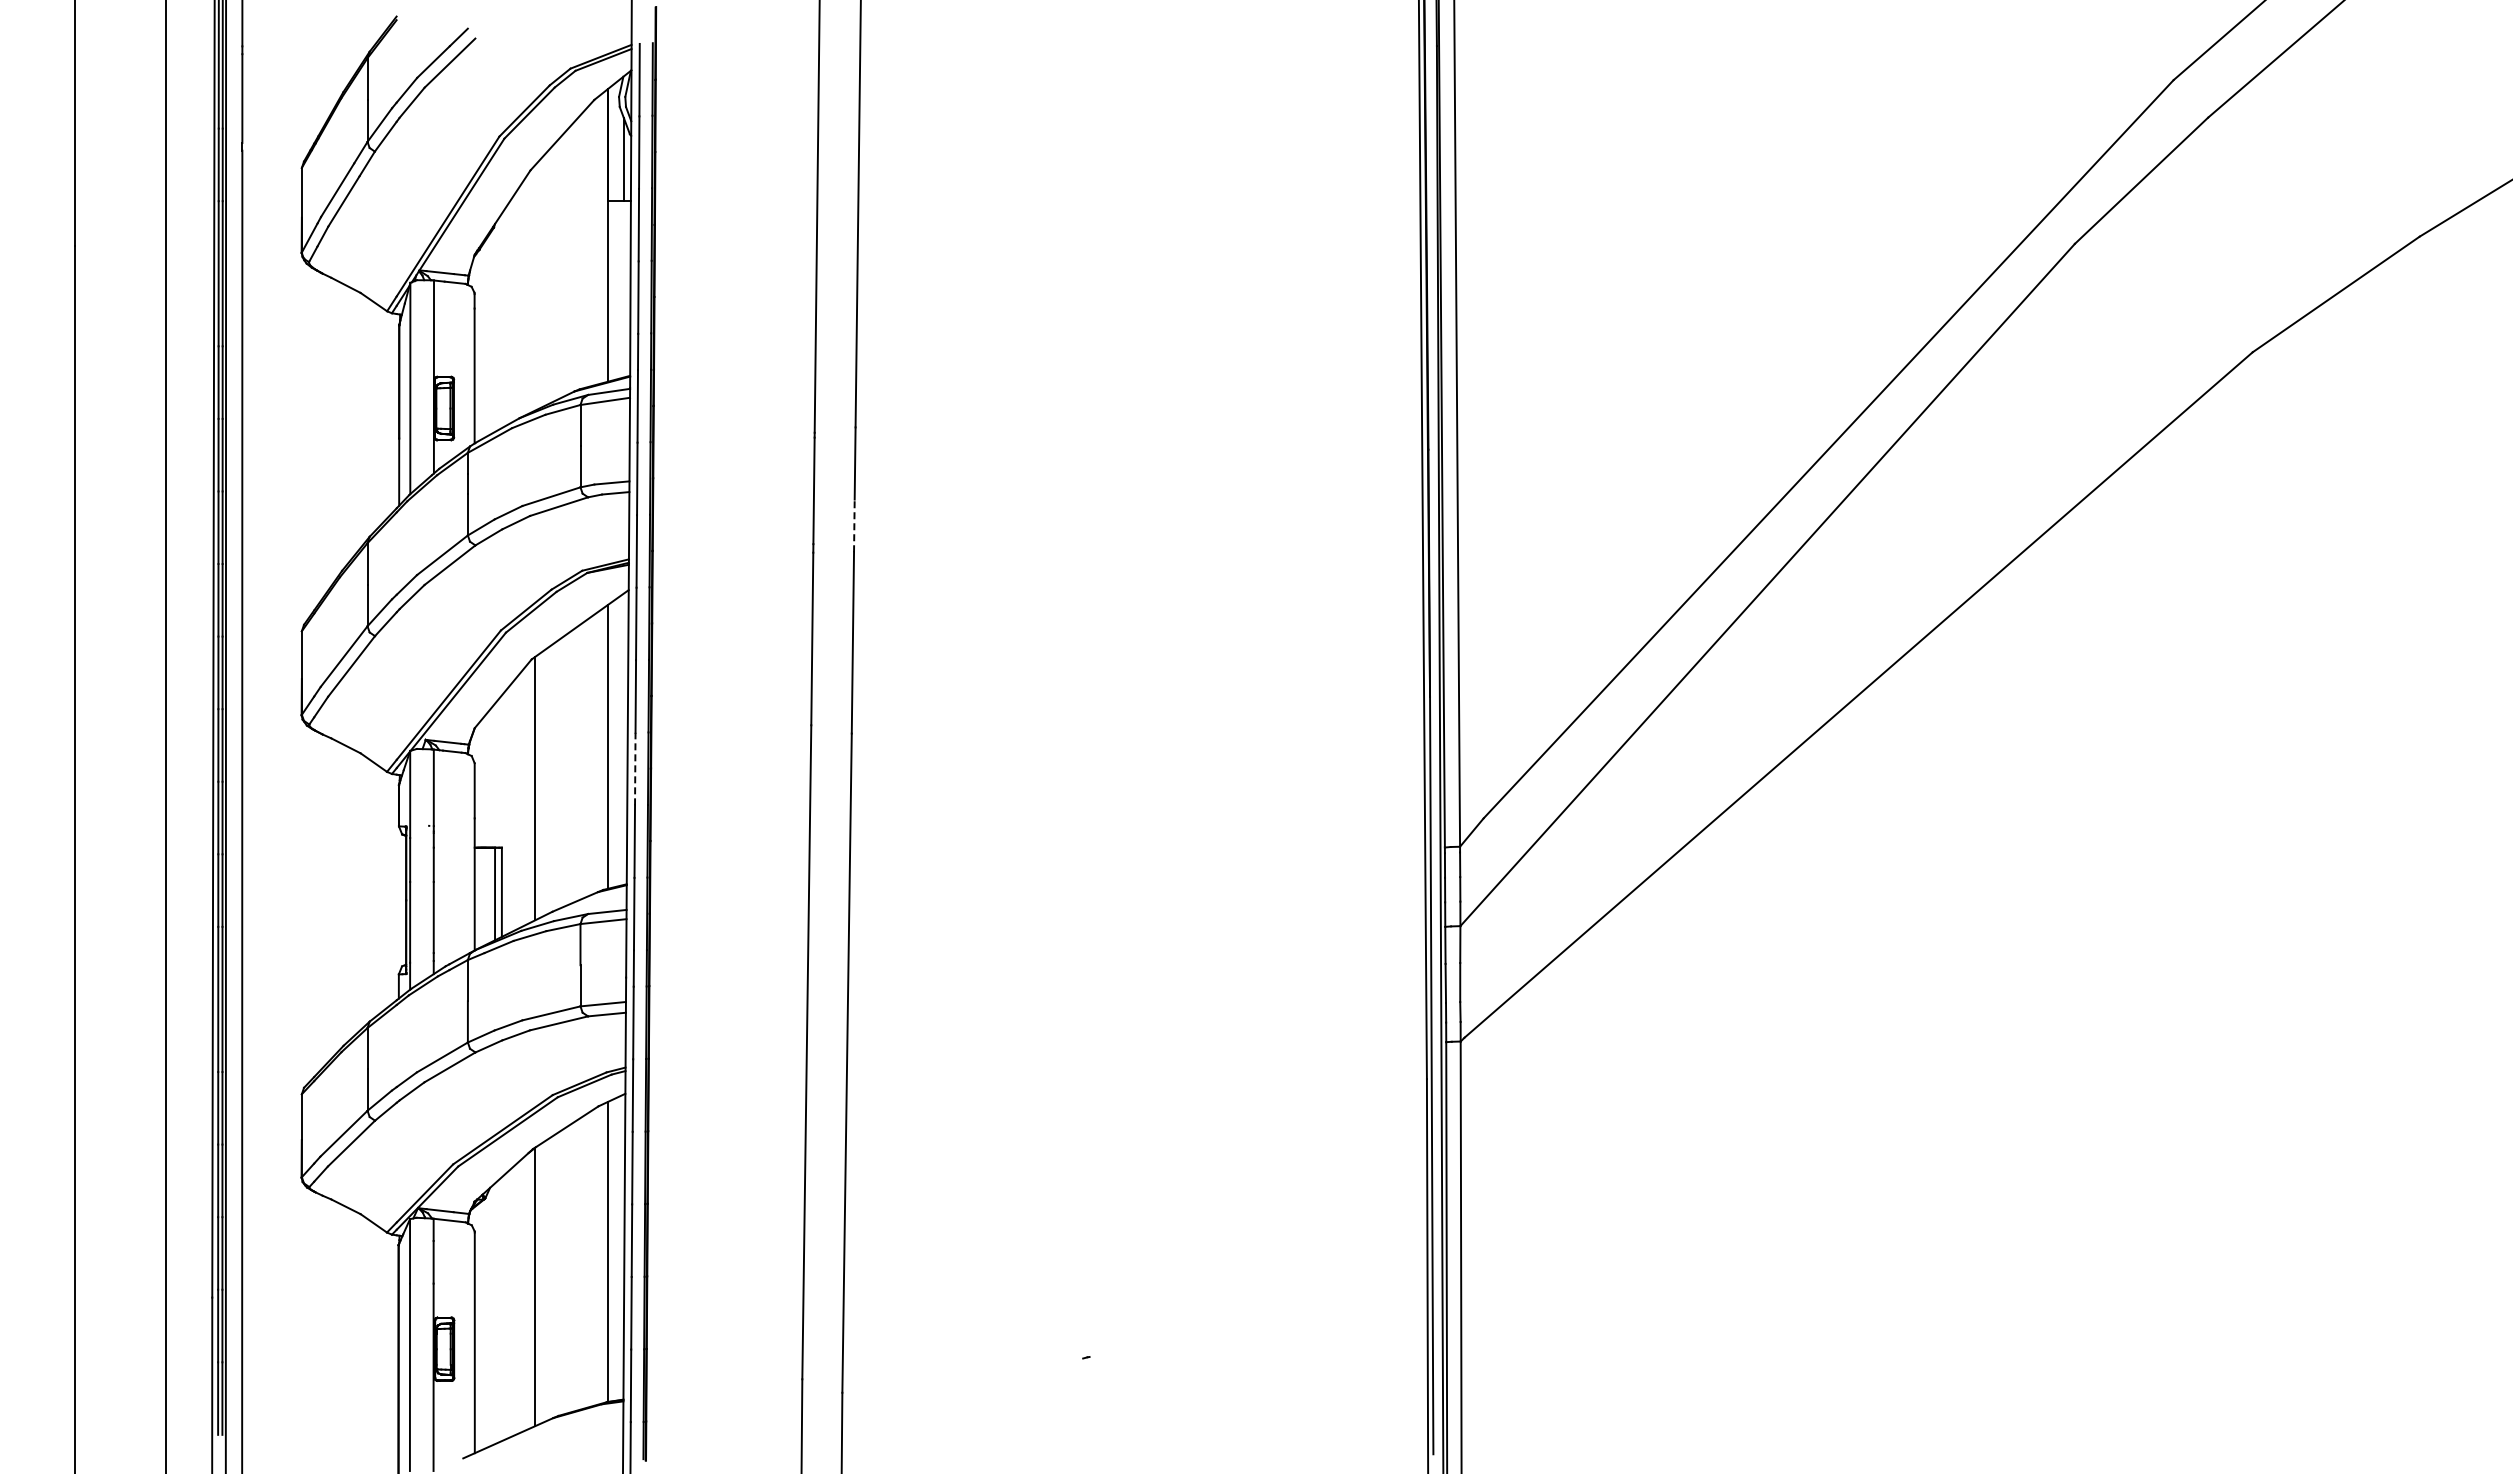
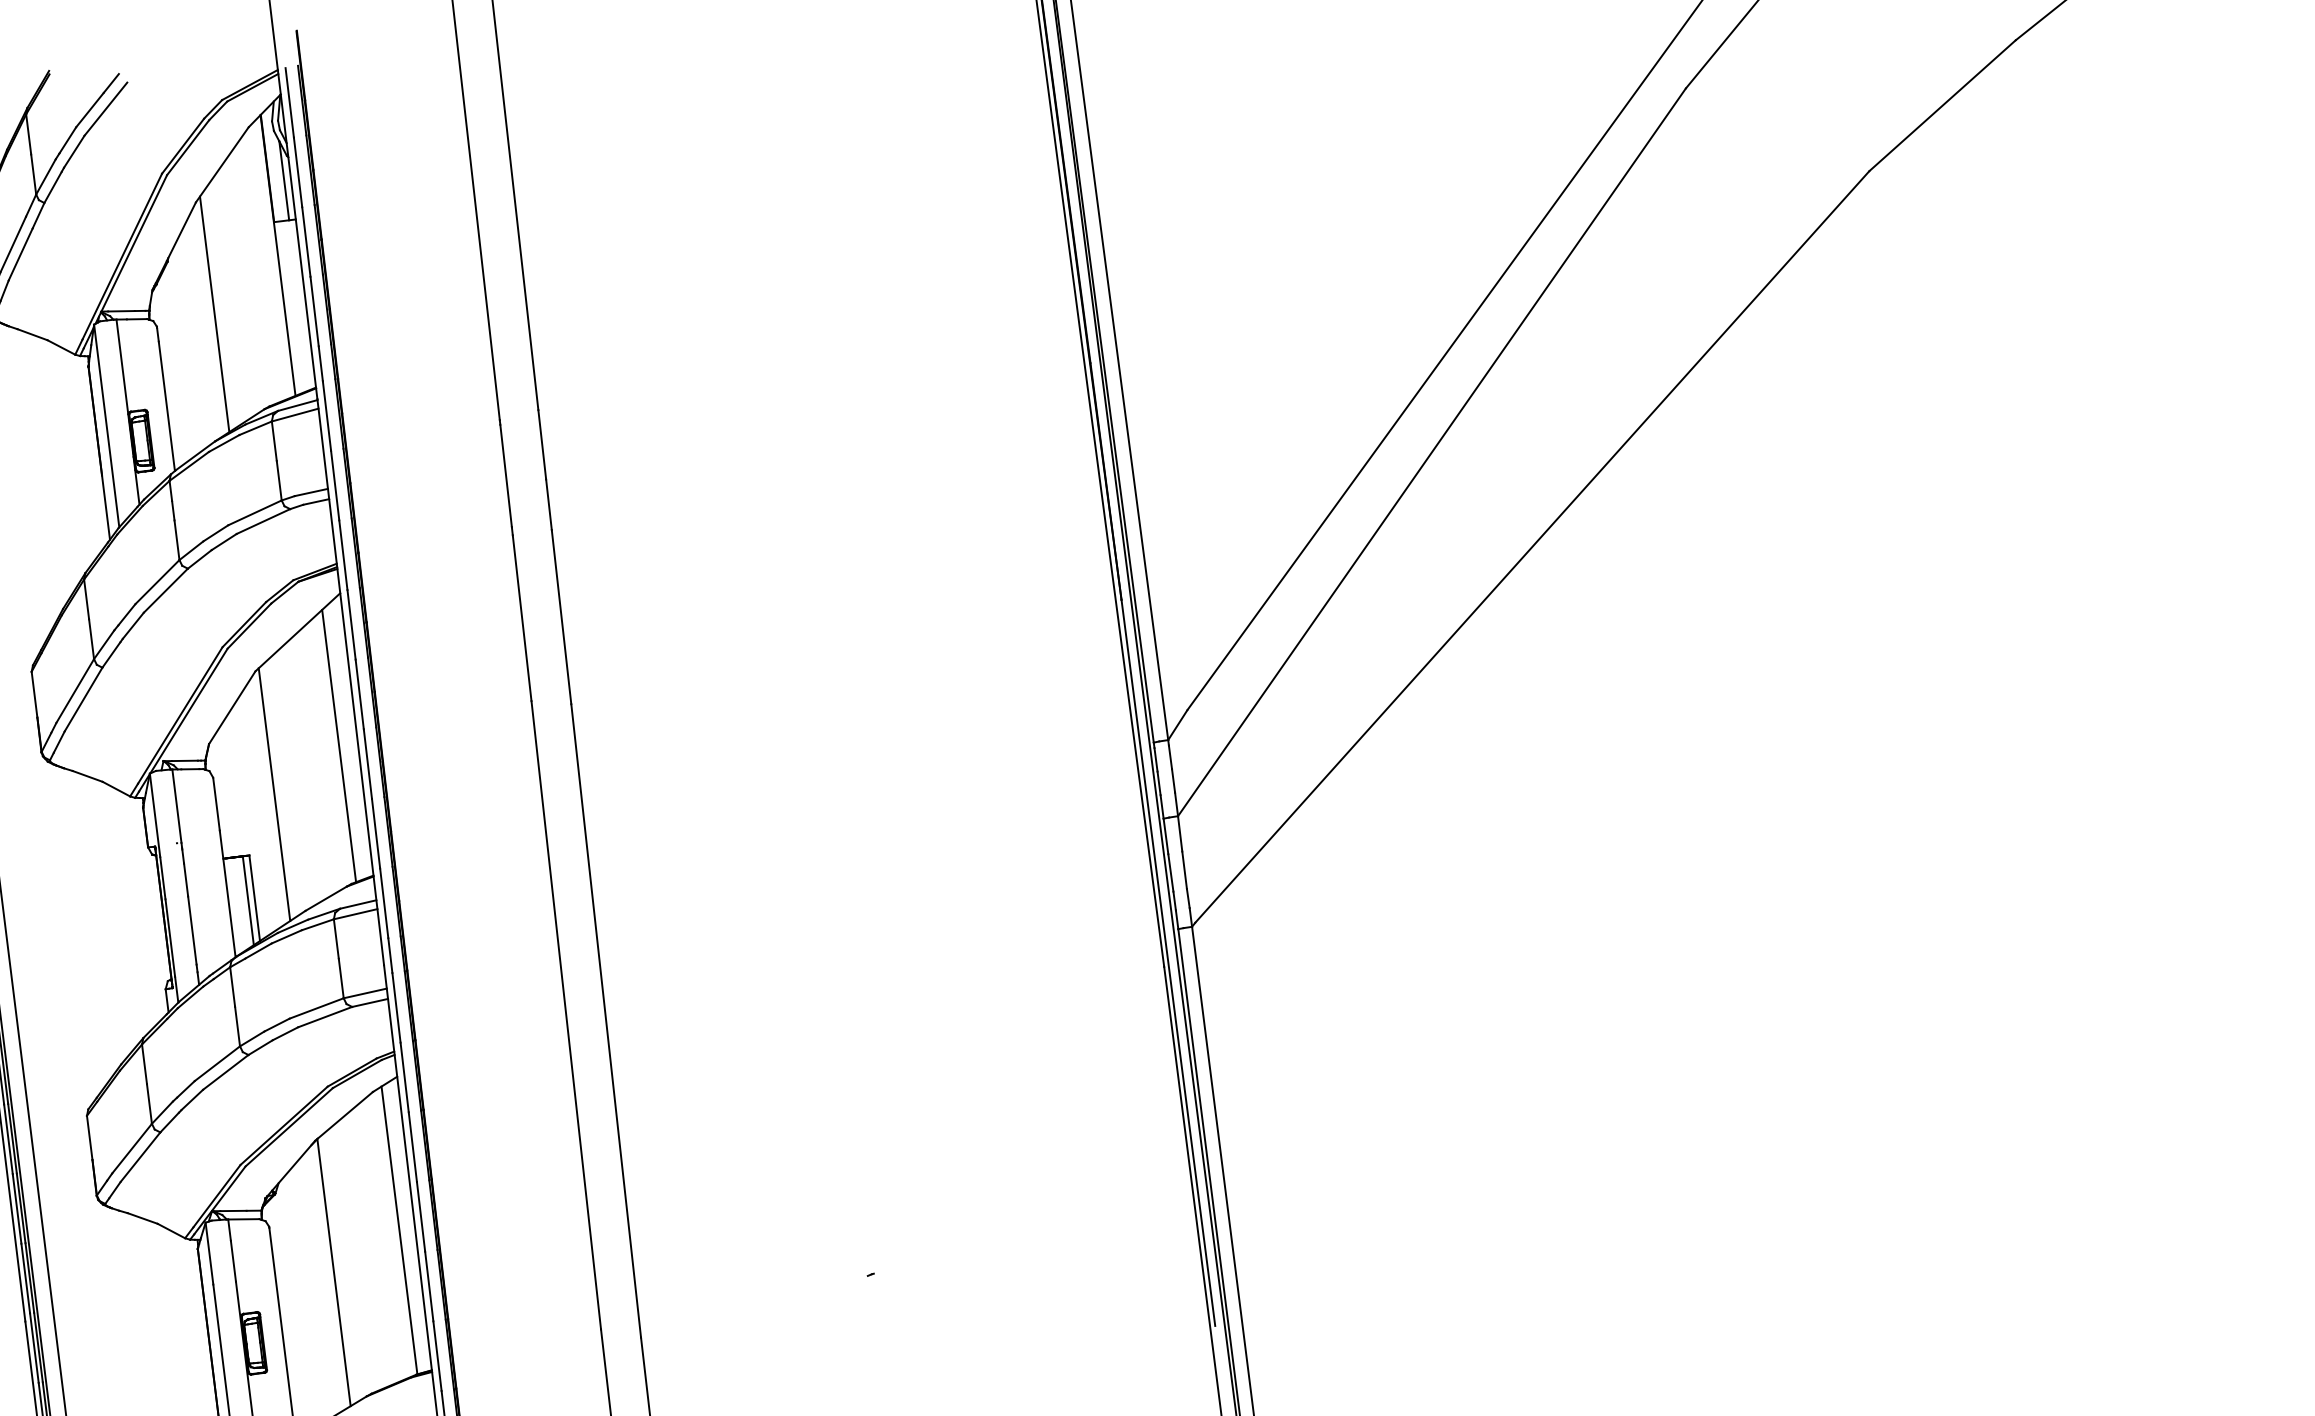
line: (535, 287) -> (214, 314), added
line: (854, 525) -> (549, 504), dashed -> solid
line: (635, 768) -> (368, 763), dashed -> solid

